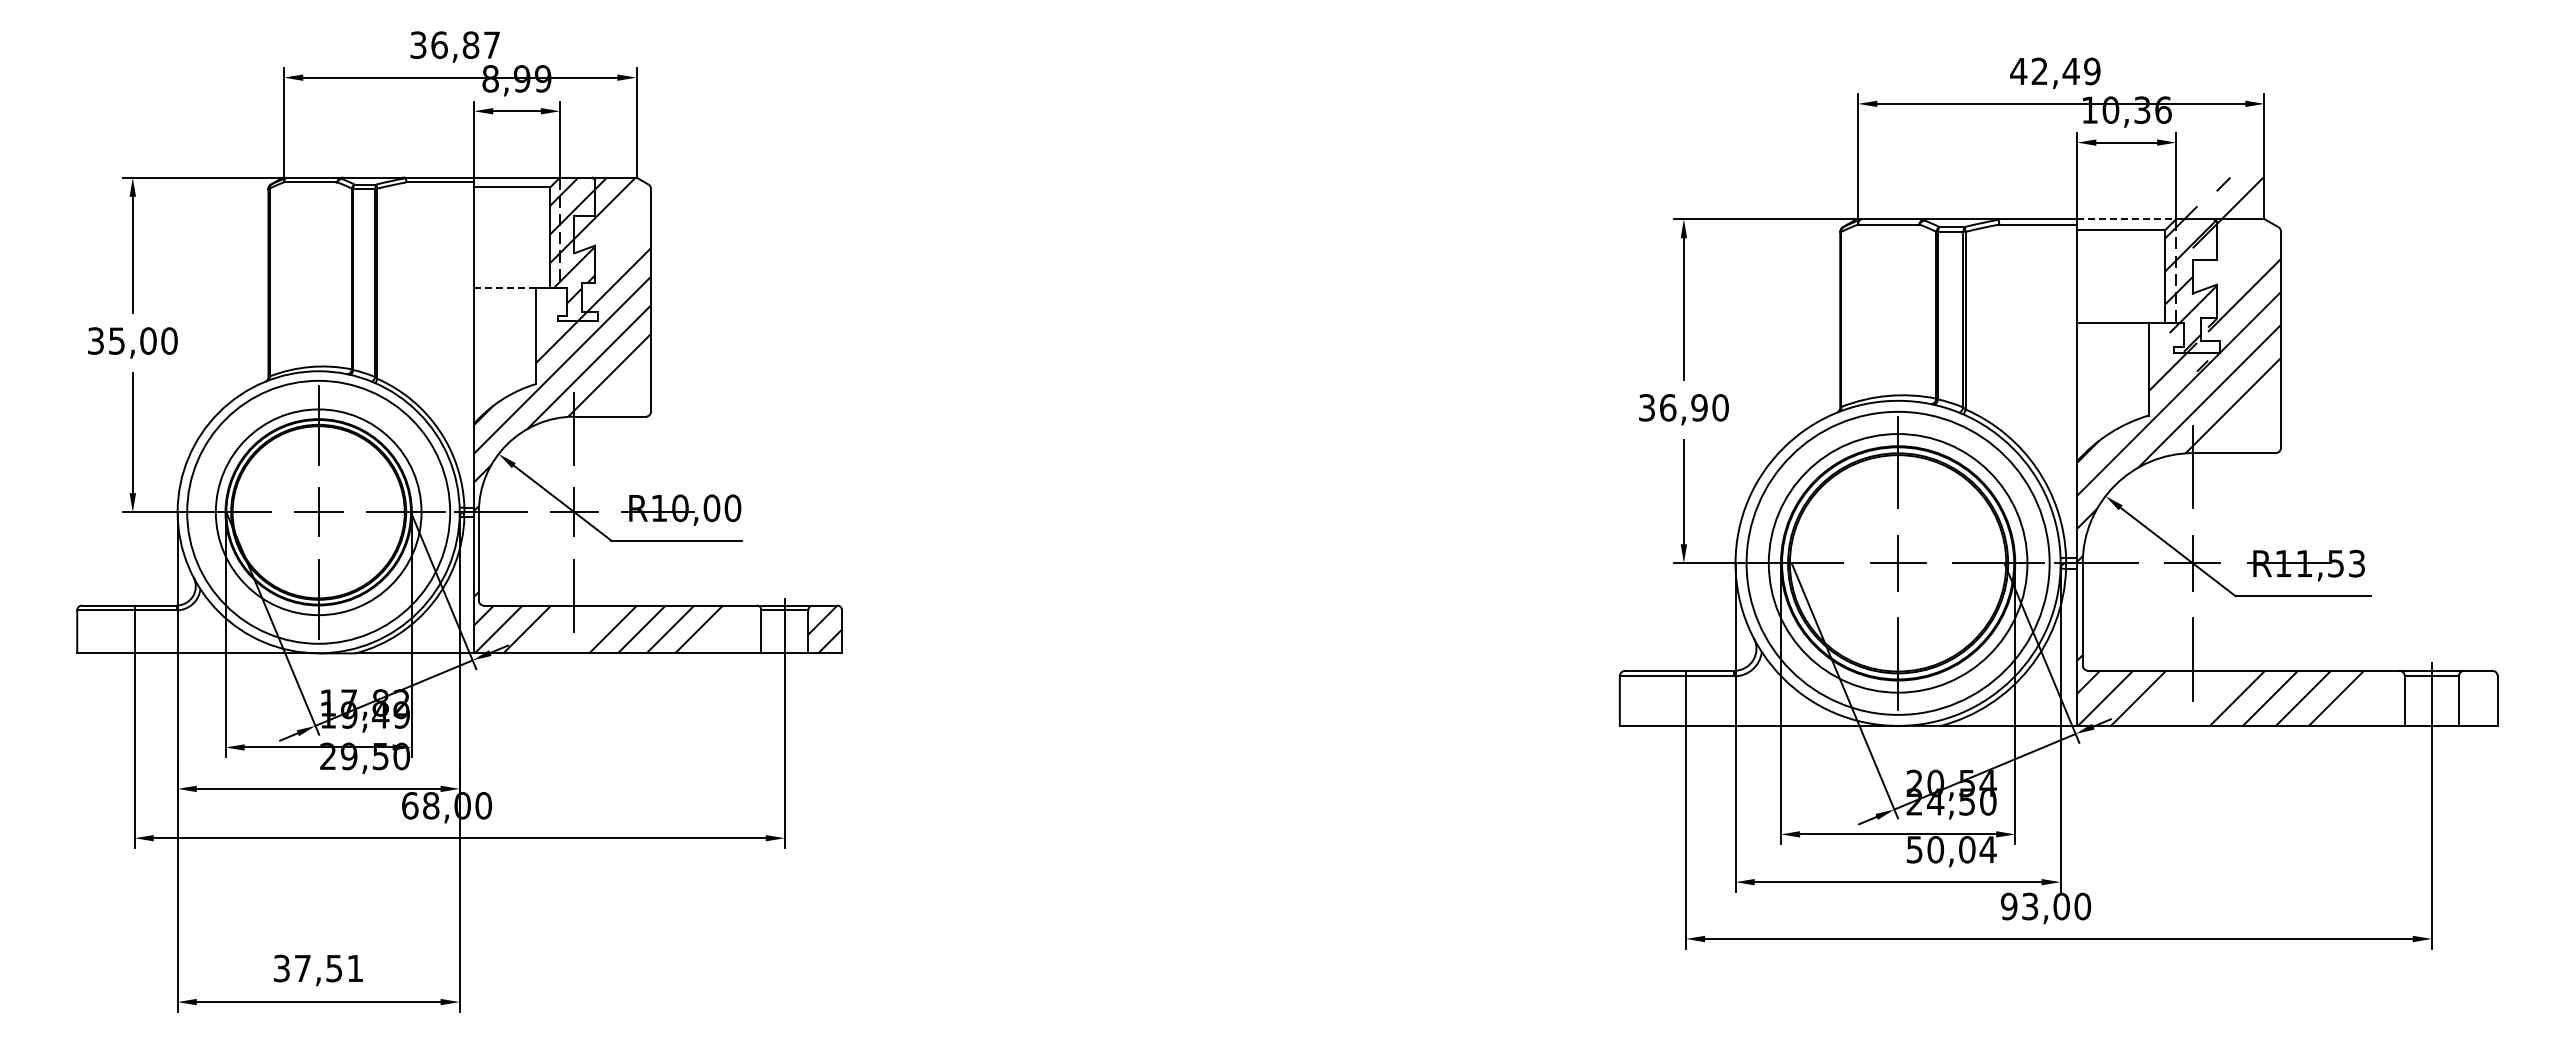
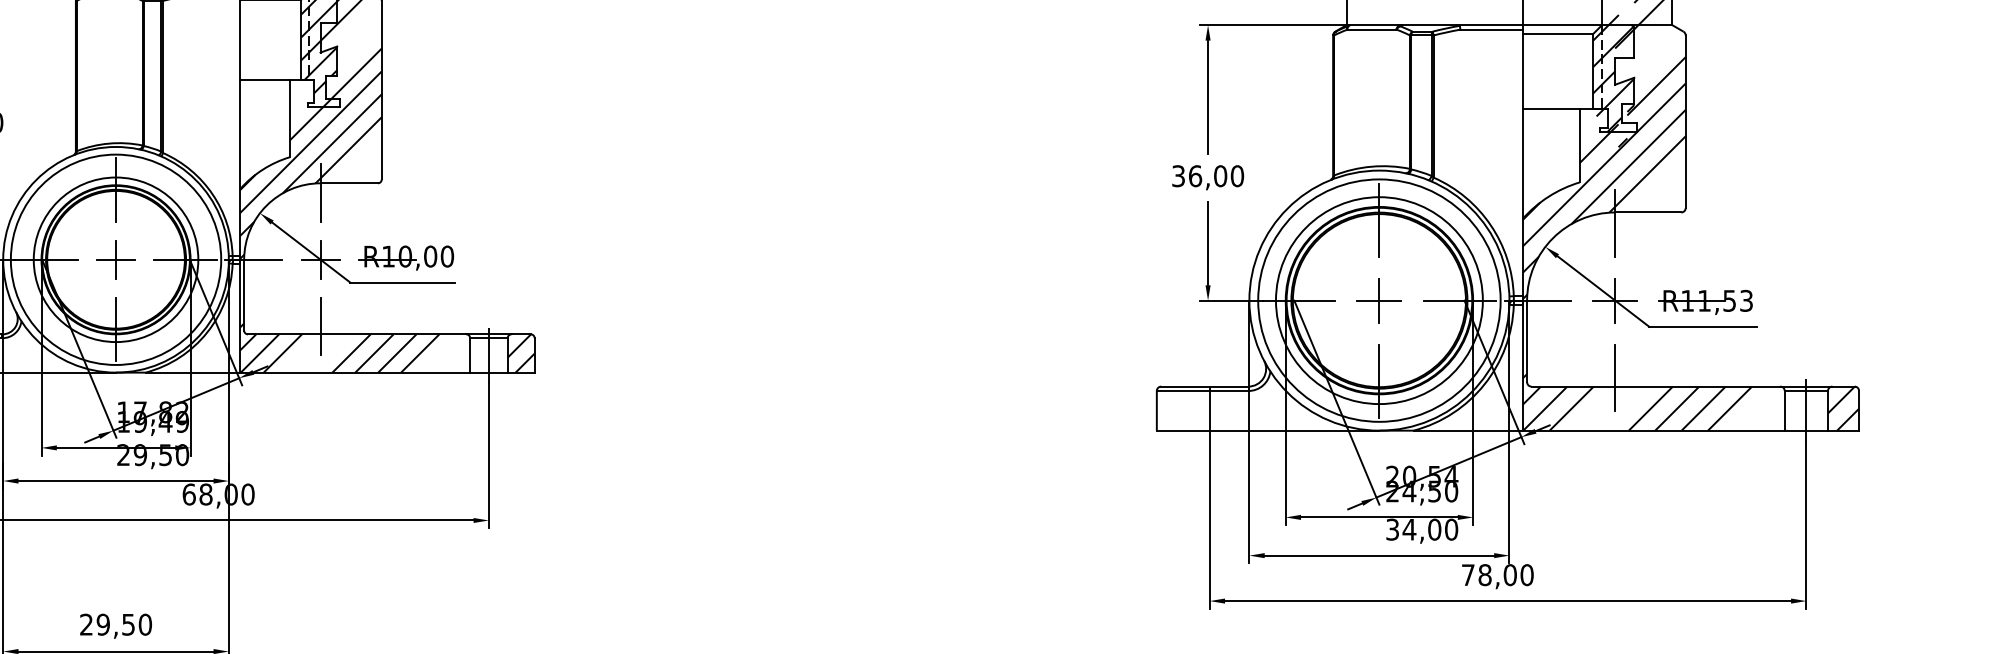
line: (2127, 219) -> (1562, 25), dashed -> solid
line: (504, 287) -> (264, 79), dashed -> solid
text: (1699, 407) -> (1220, 175), 36,90 -> 36,00
hatch: (2477, 697) -> (1842, 407), added
text: (1951, 849) -> (1422, 529), 50,04 -> 34,00
text: (2019, 906) -> (1476, 575), 93,00 -> 78,00
text: (318, 968) -> (115, 624), 37,51 -> 29,50

